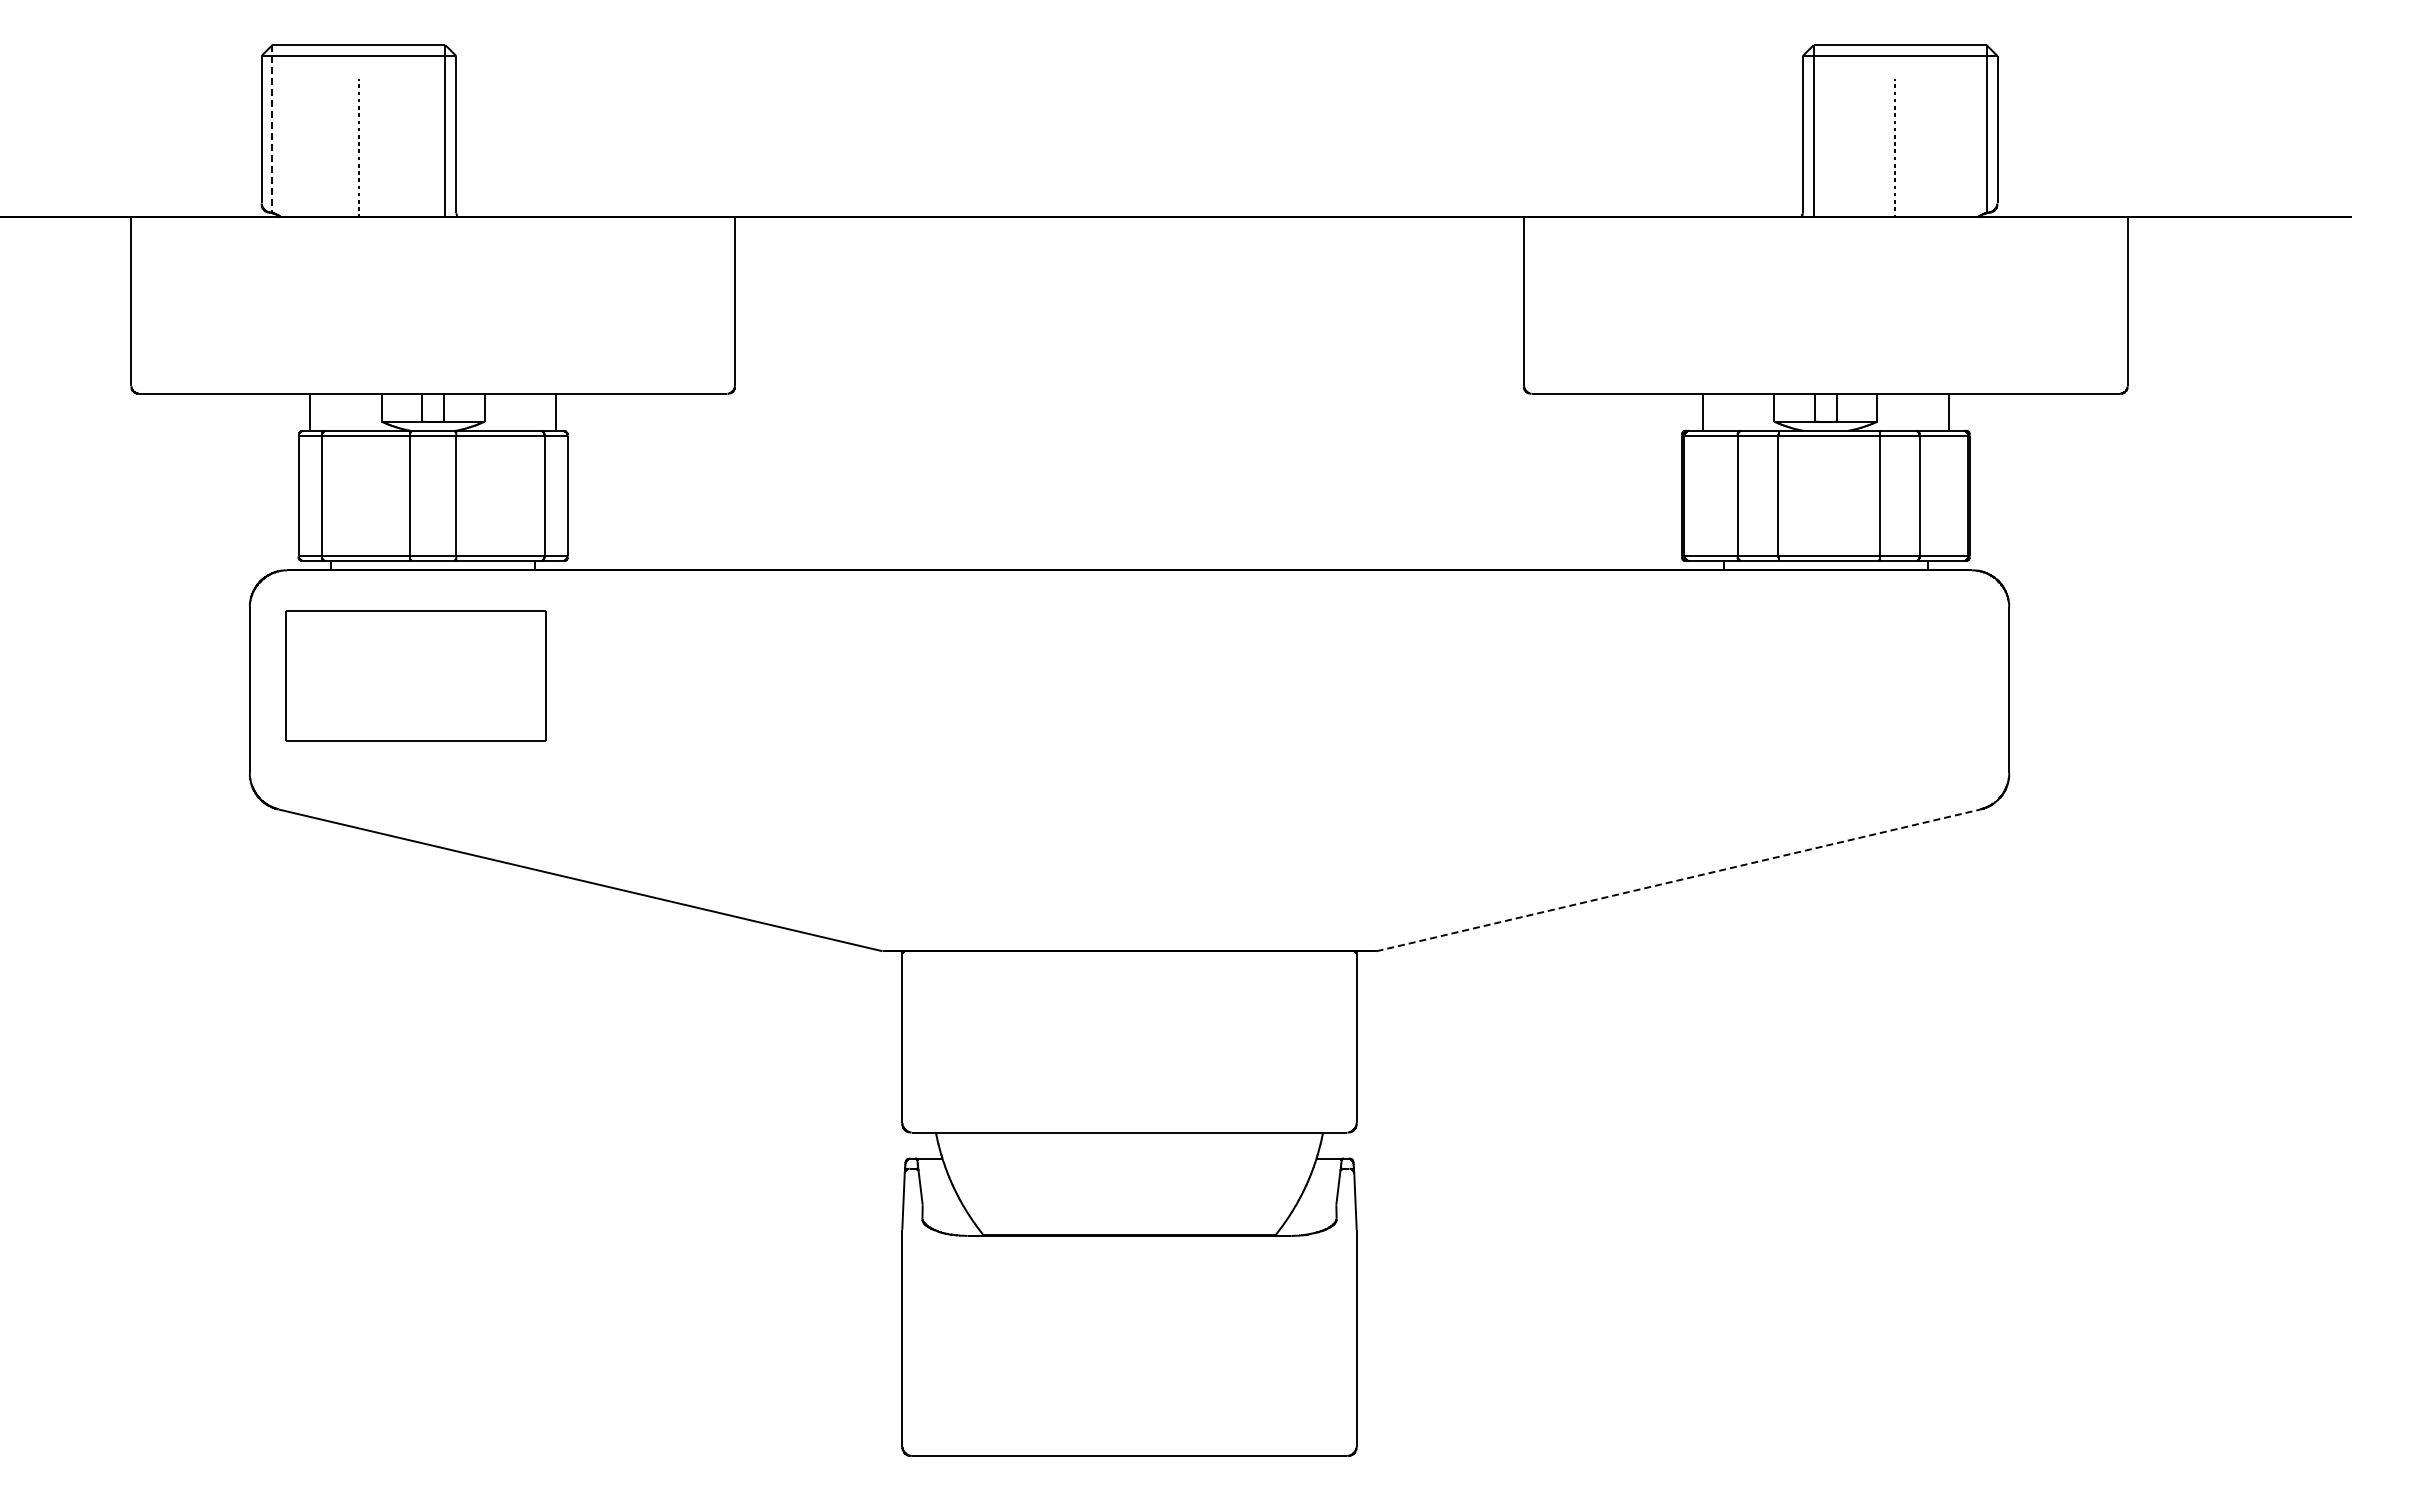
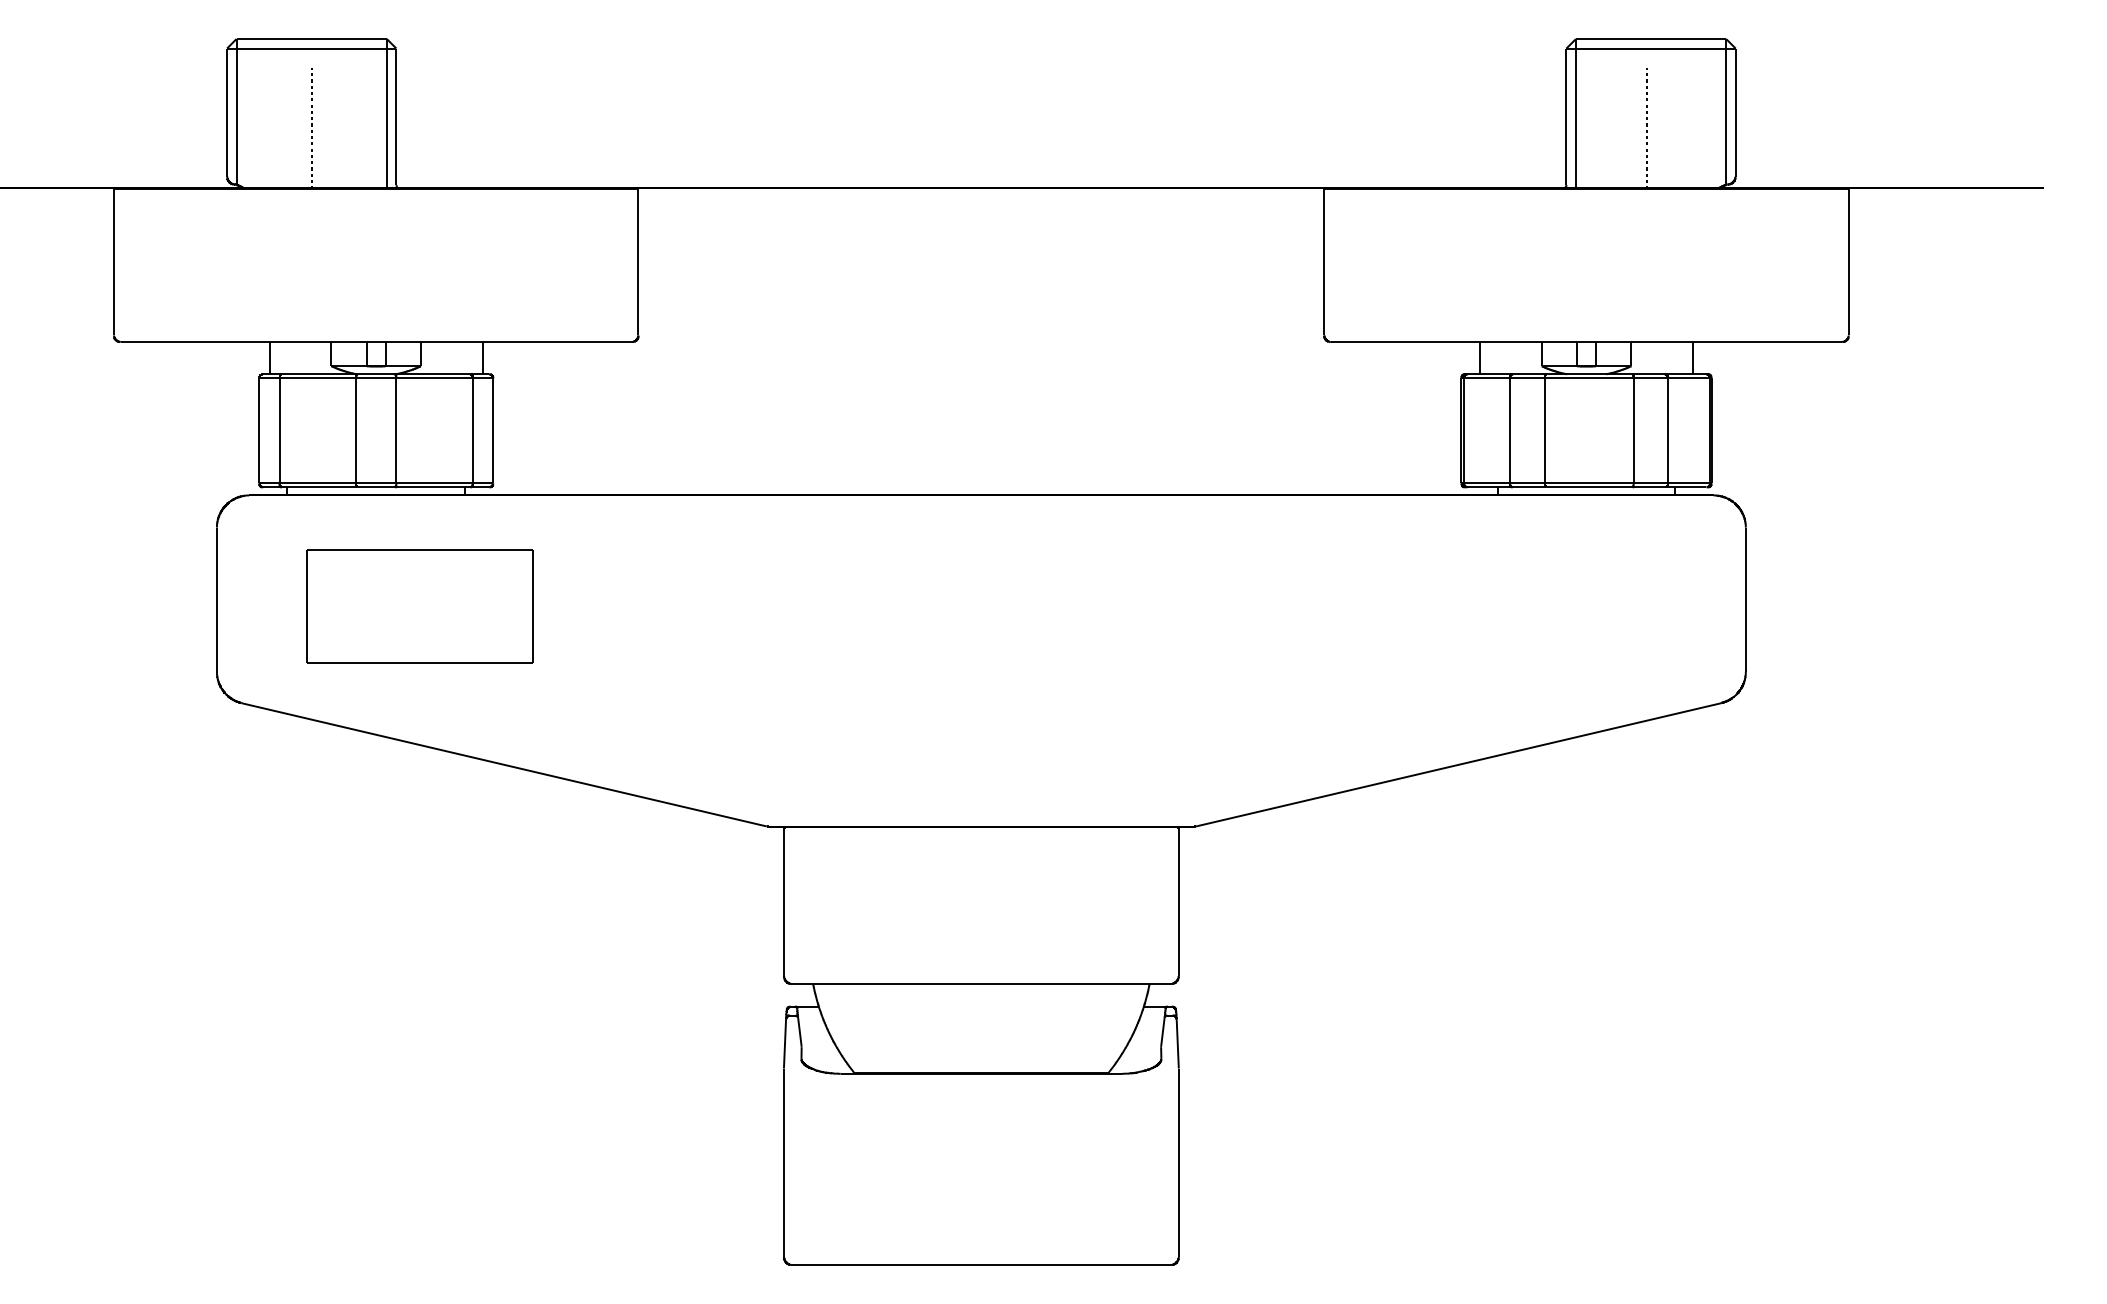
line: (272, 129) -> (236, 112), dashed -> solid
part: (415, 675) -> (419, 605), moved
line: (1679, 880) -> (1459, 764), dashed -> solid

